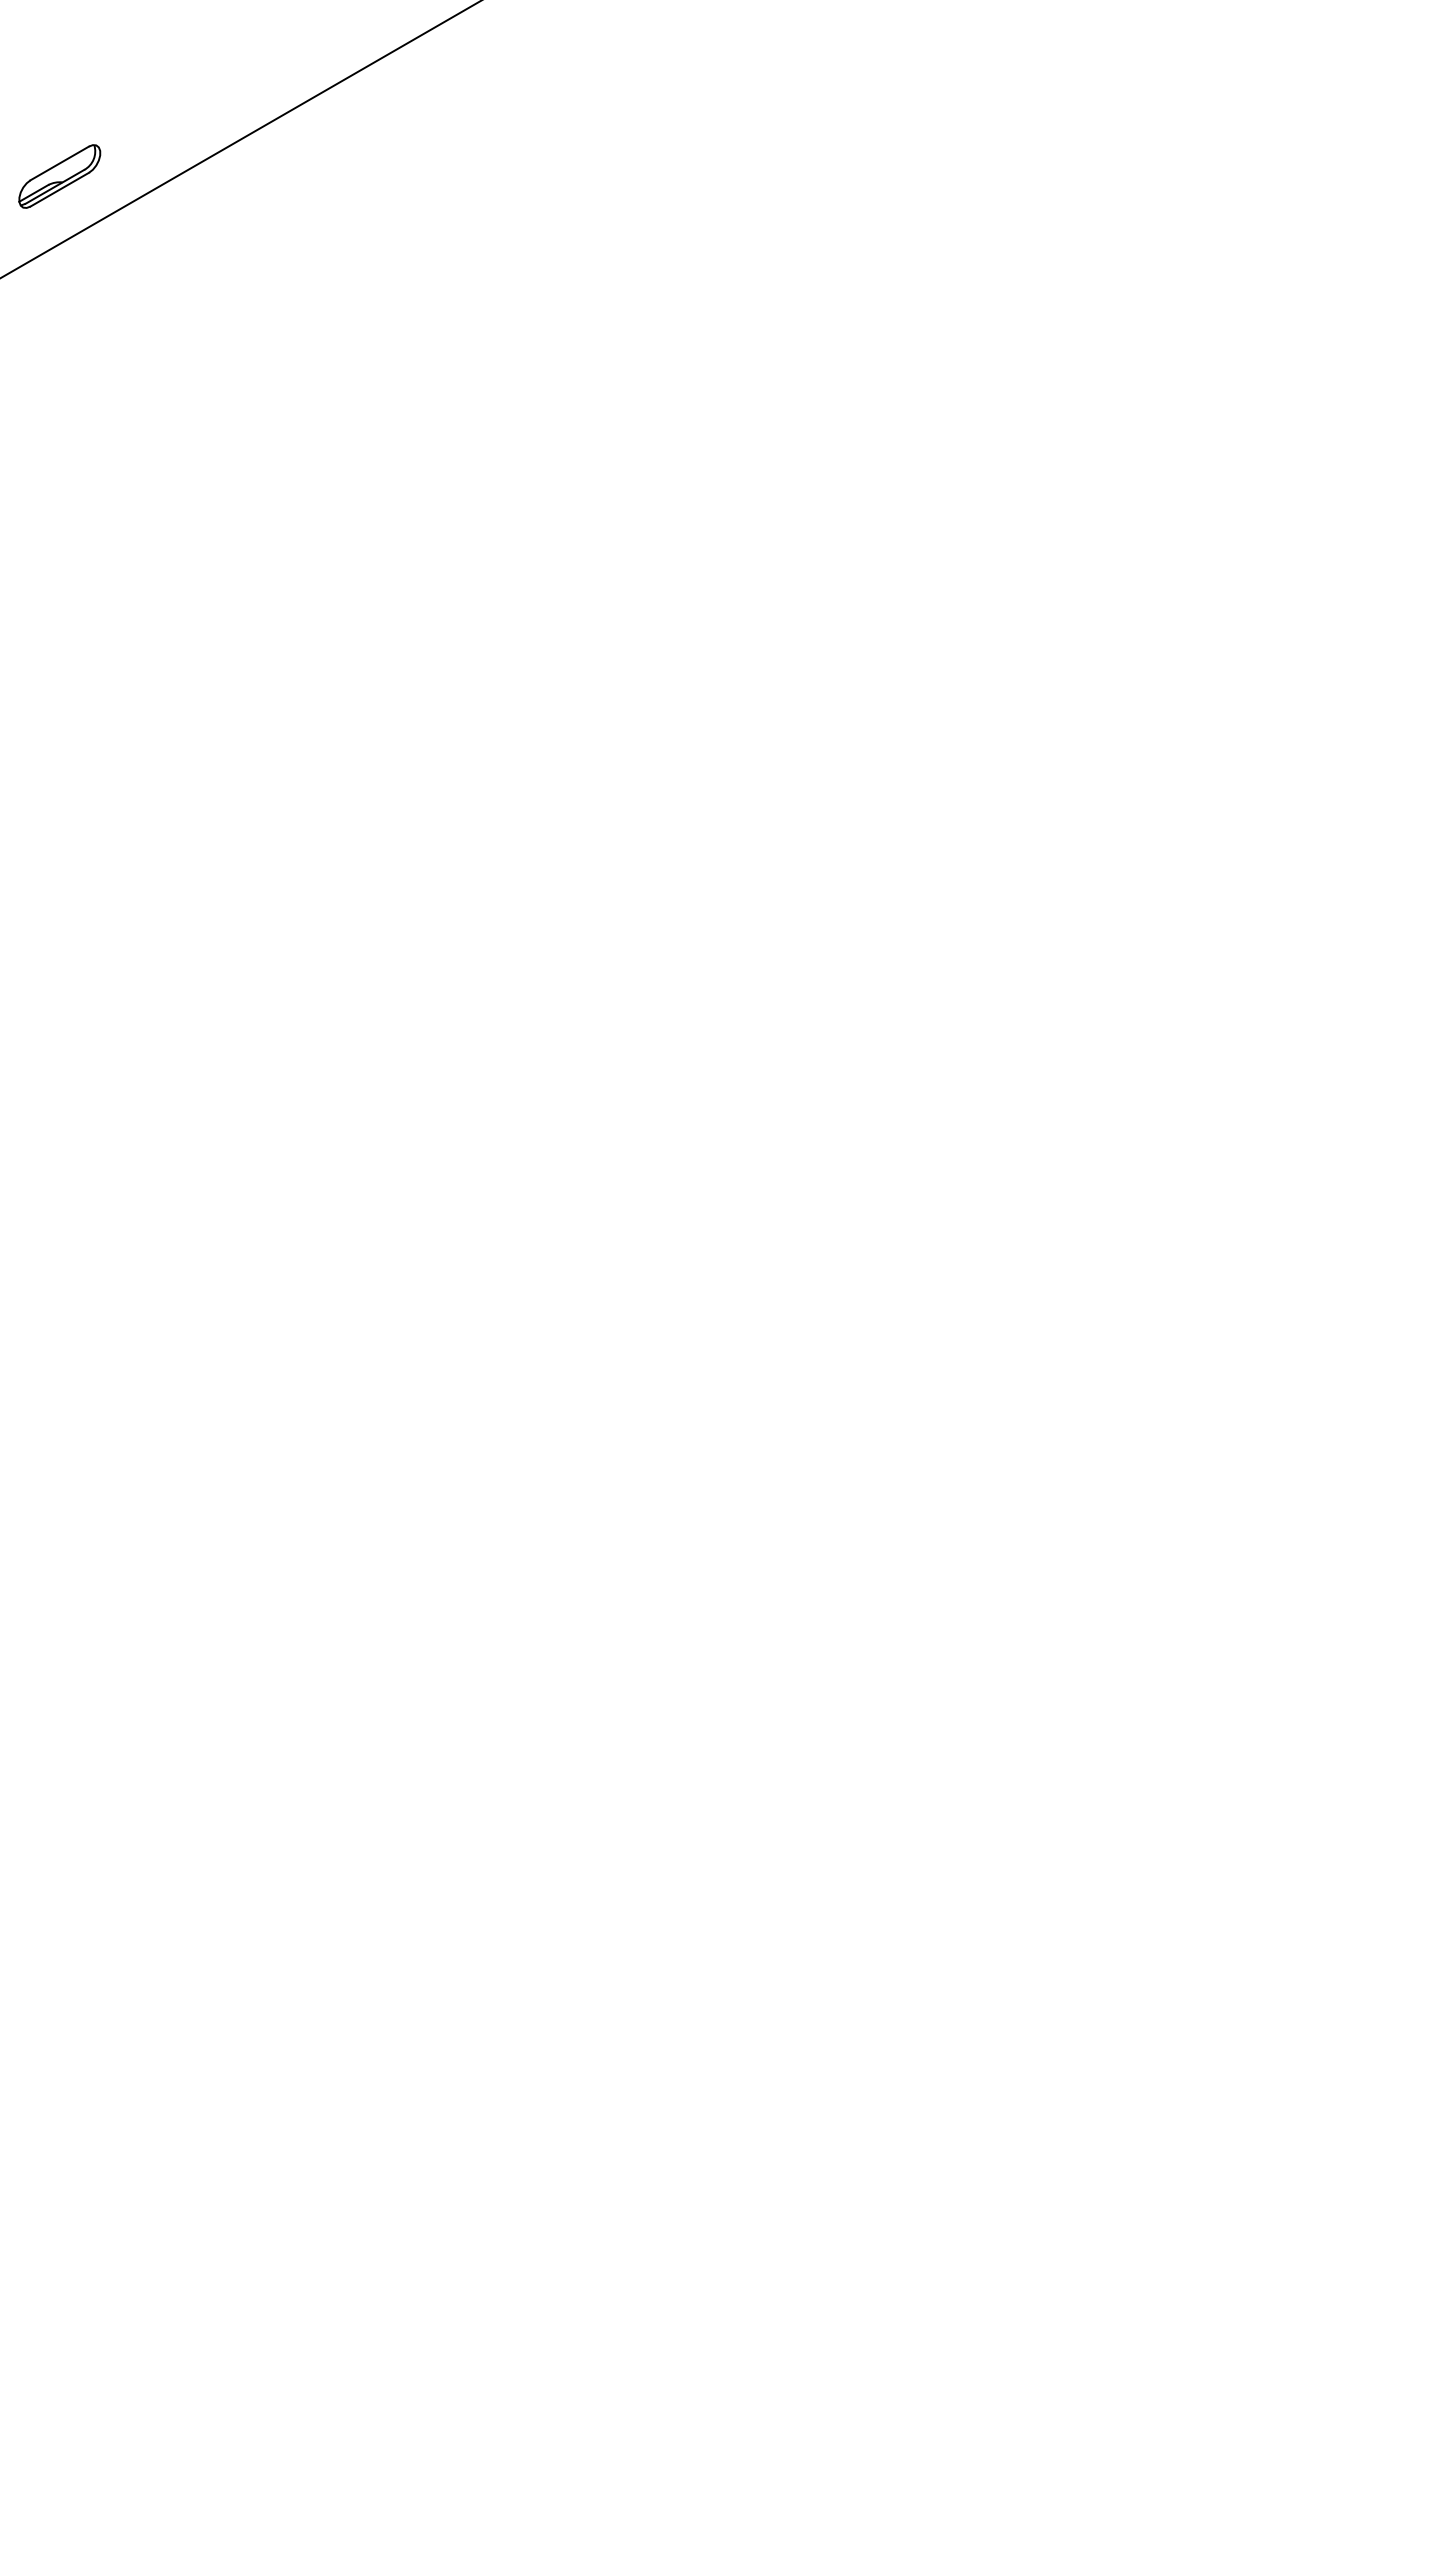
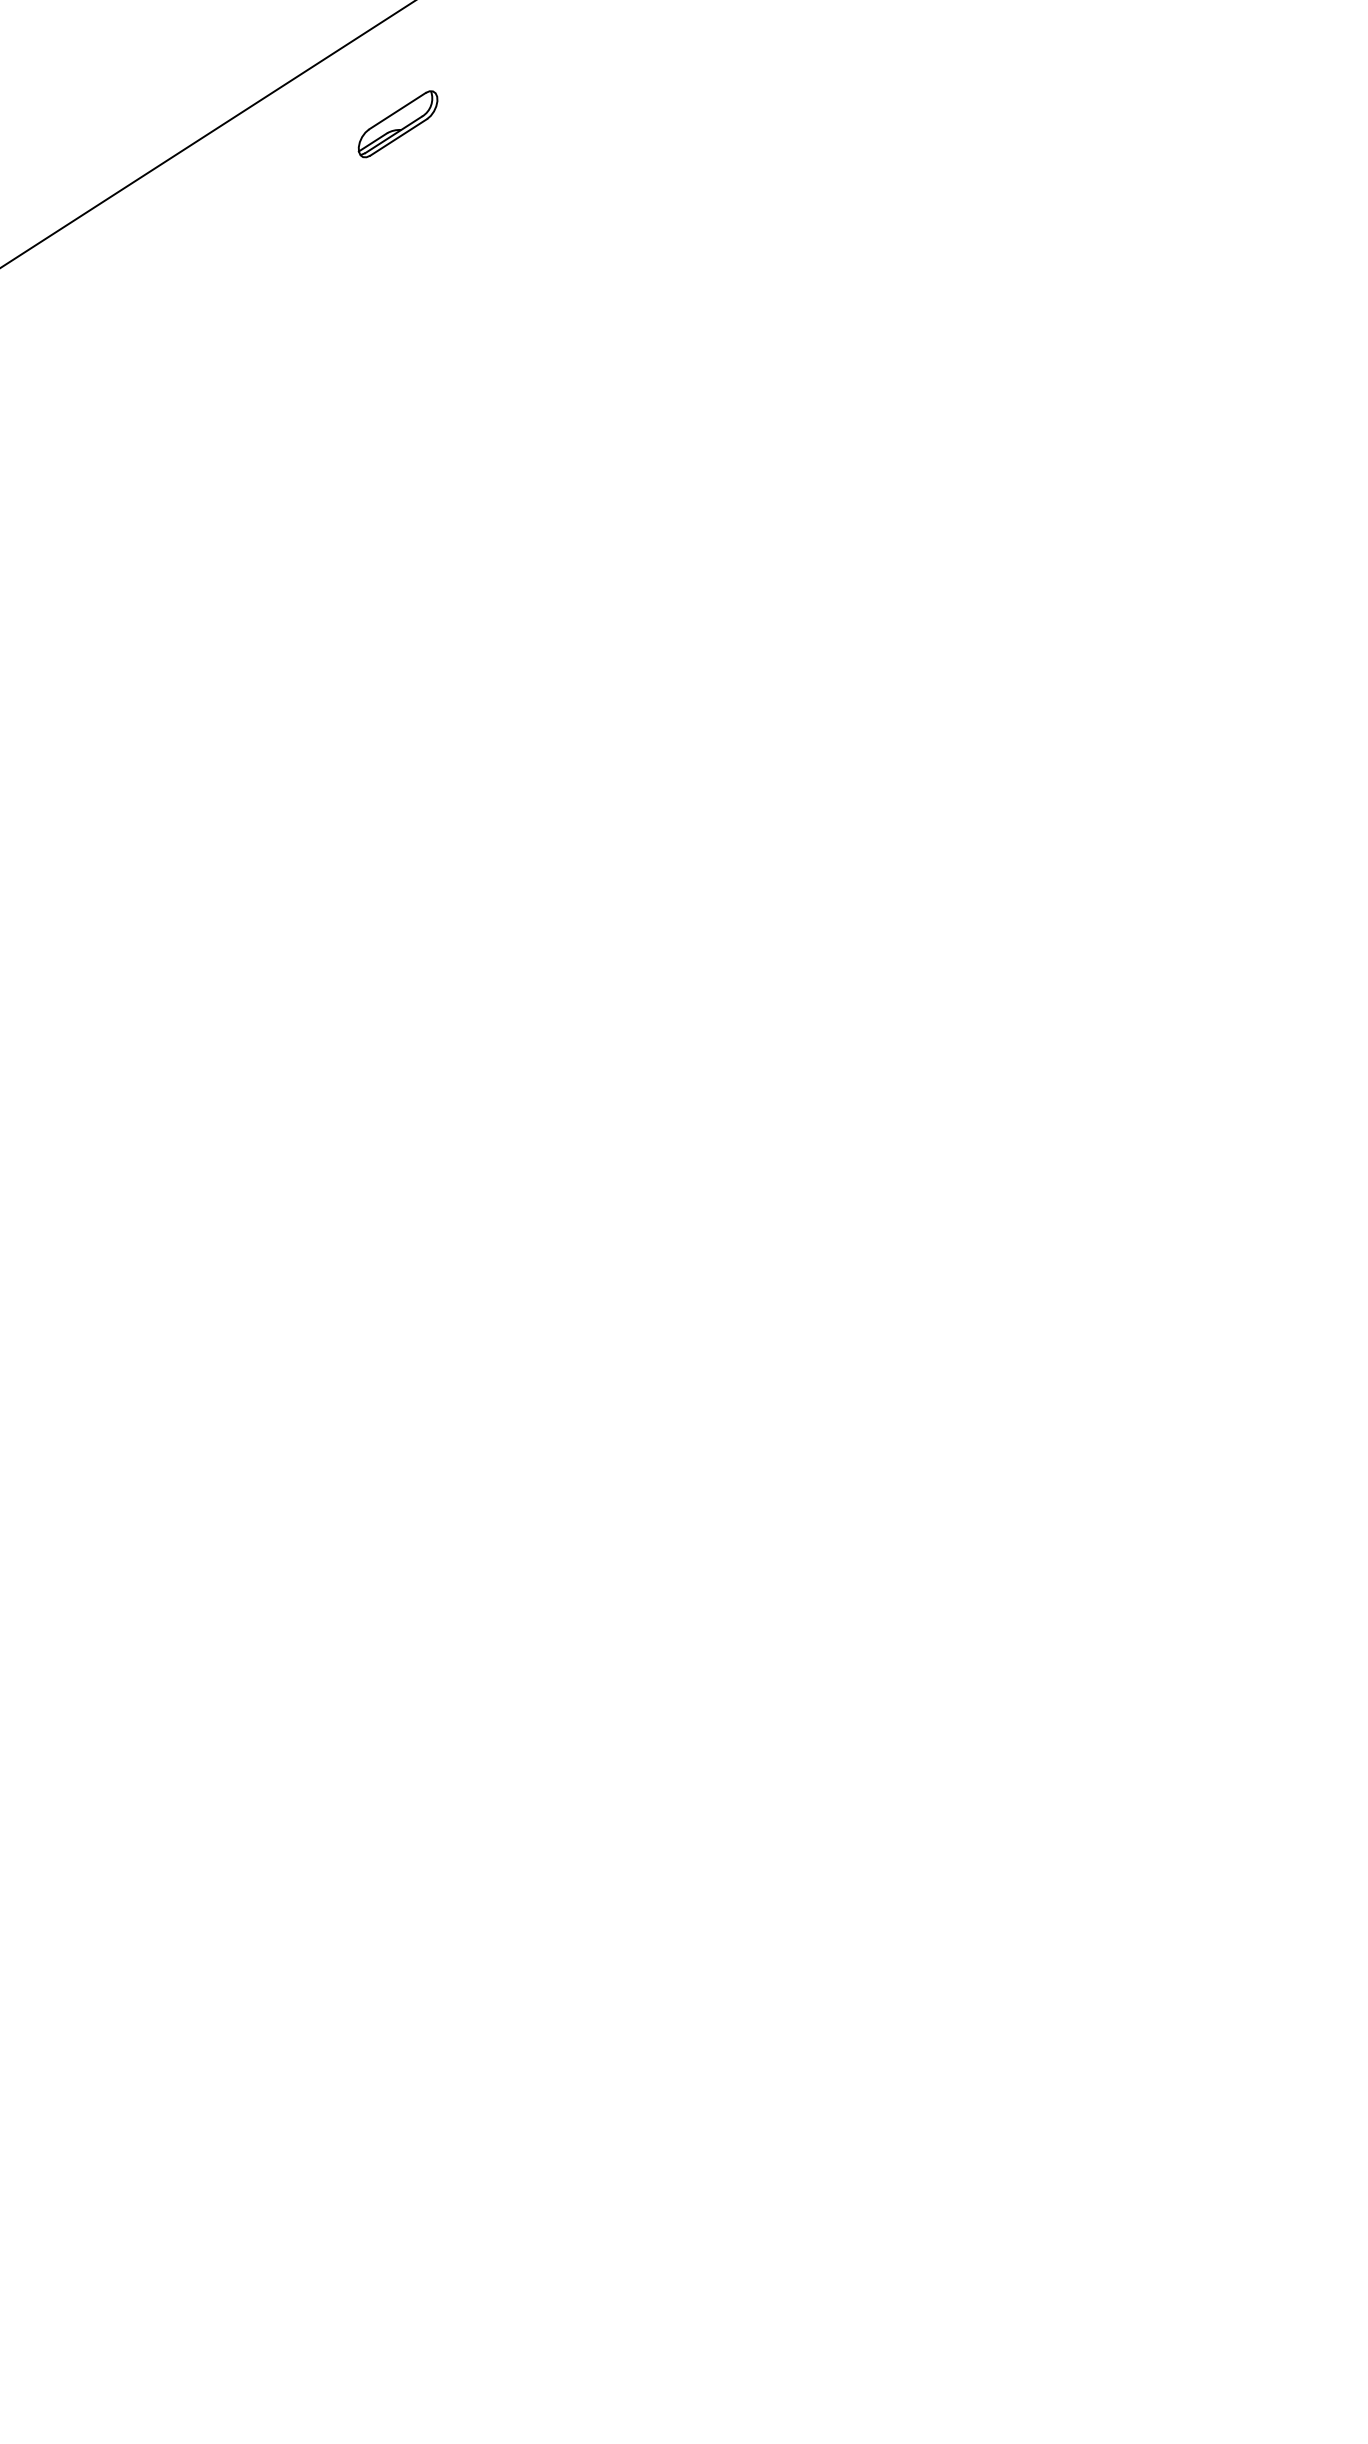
part: (59, 176) -> (397, 124), moved

